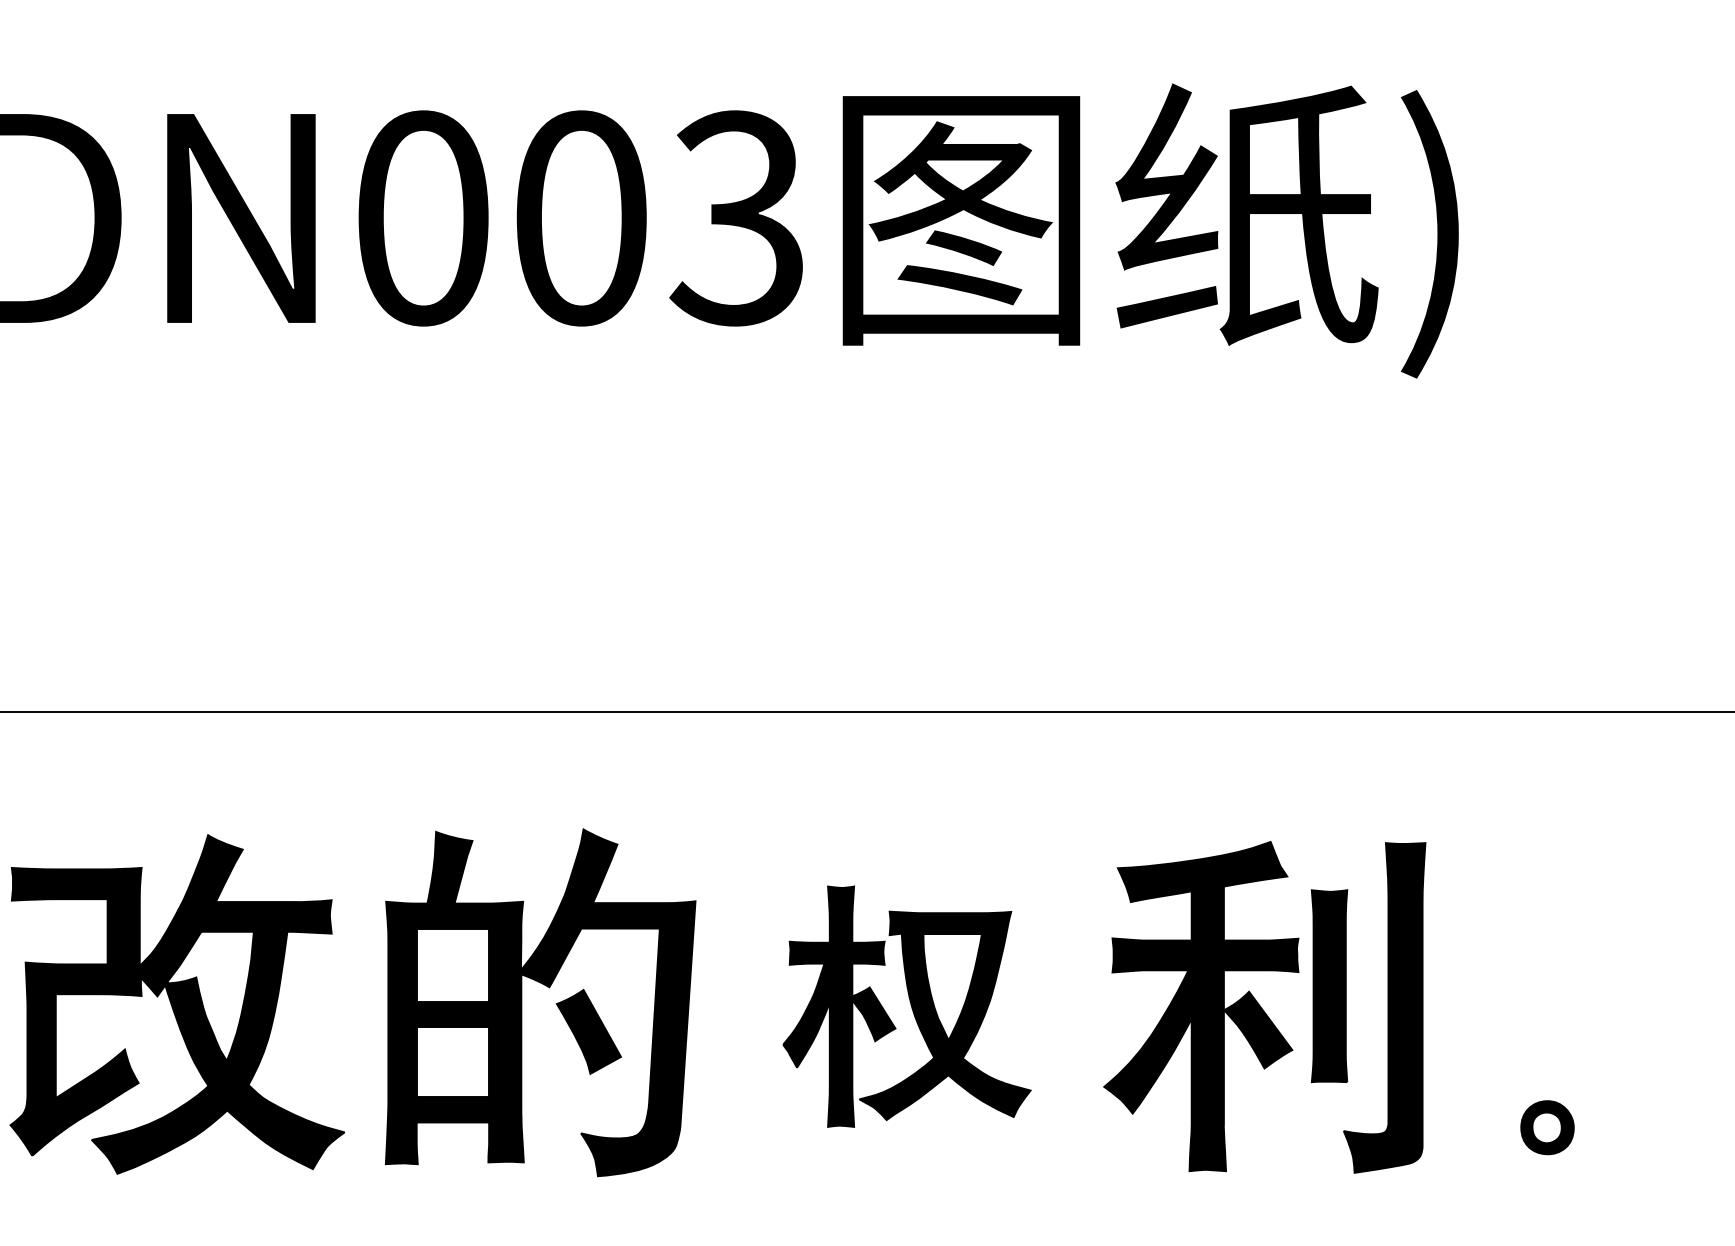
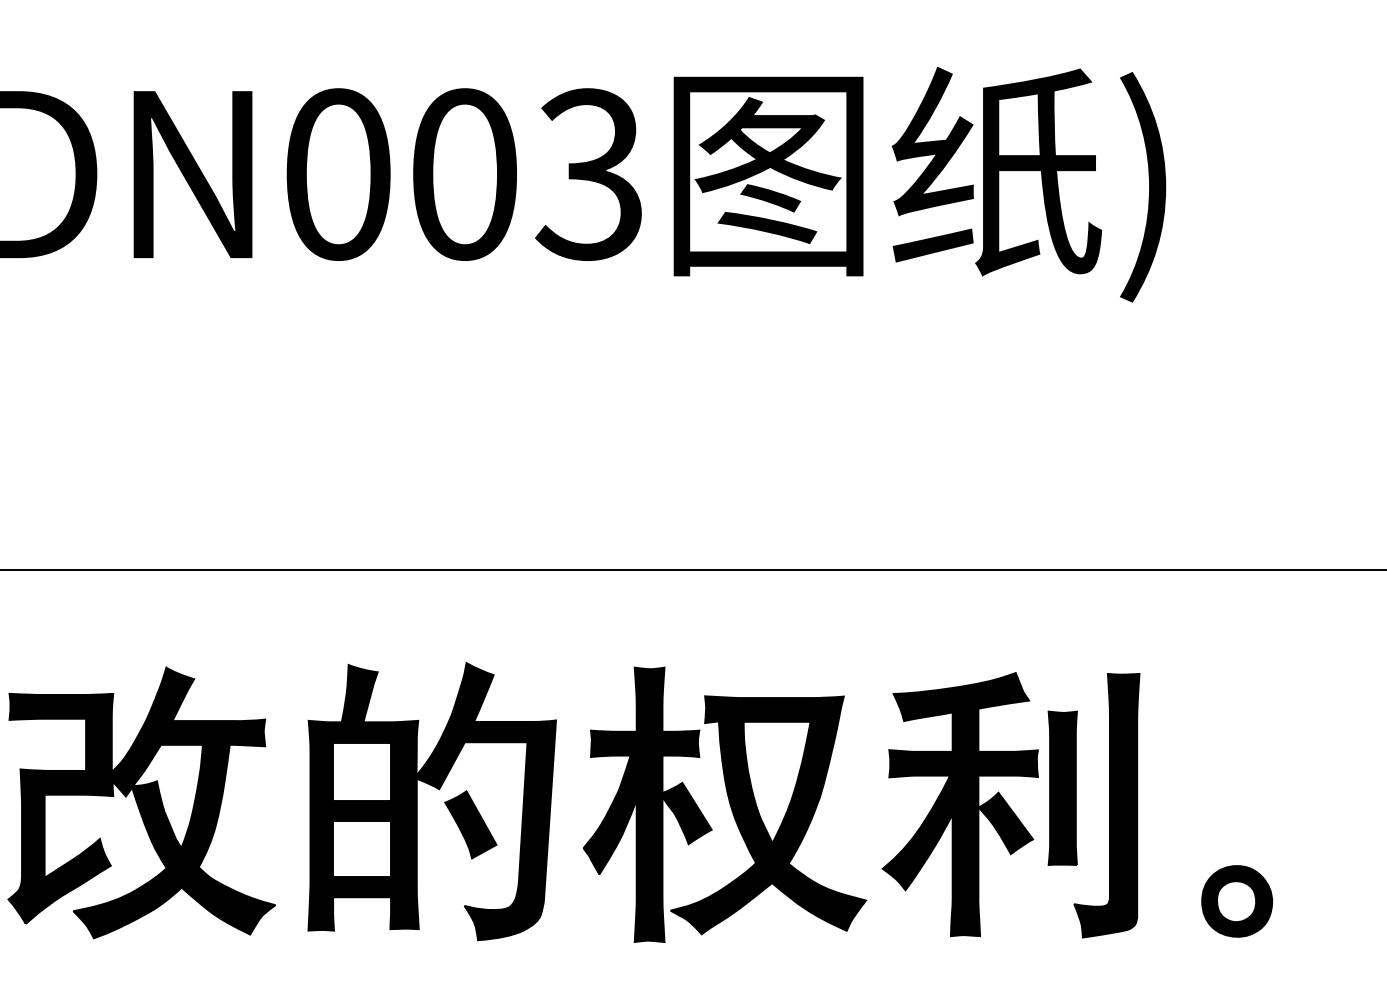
part: (907, 1006) -> (725, 804), size x1.43
part: (1546, 1127) -> (1236, 901), size x1.67

